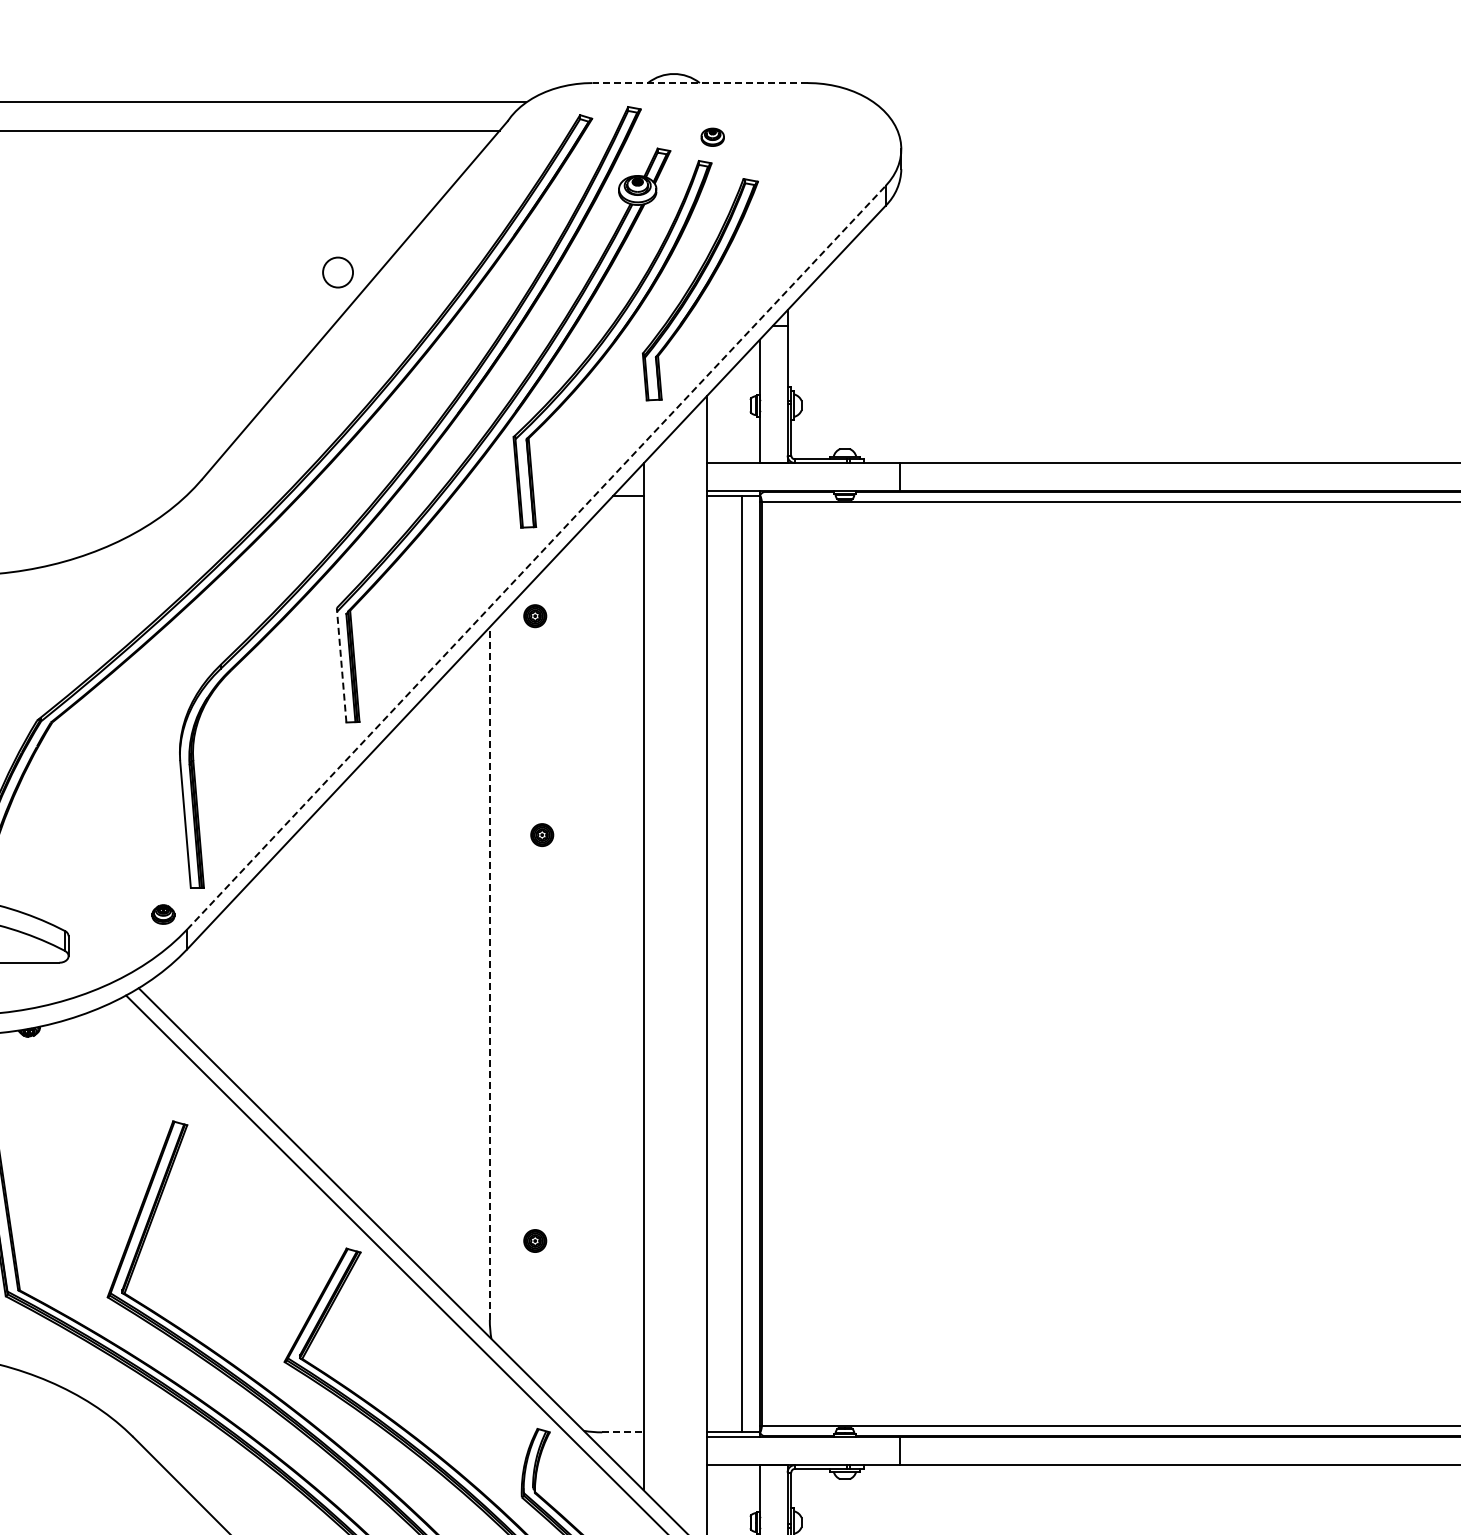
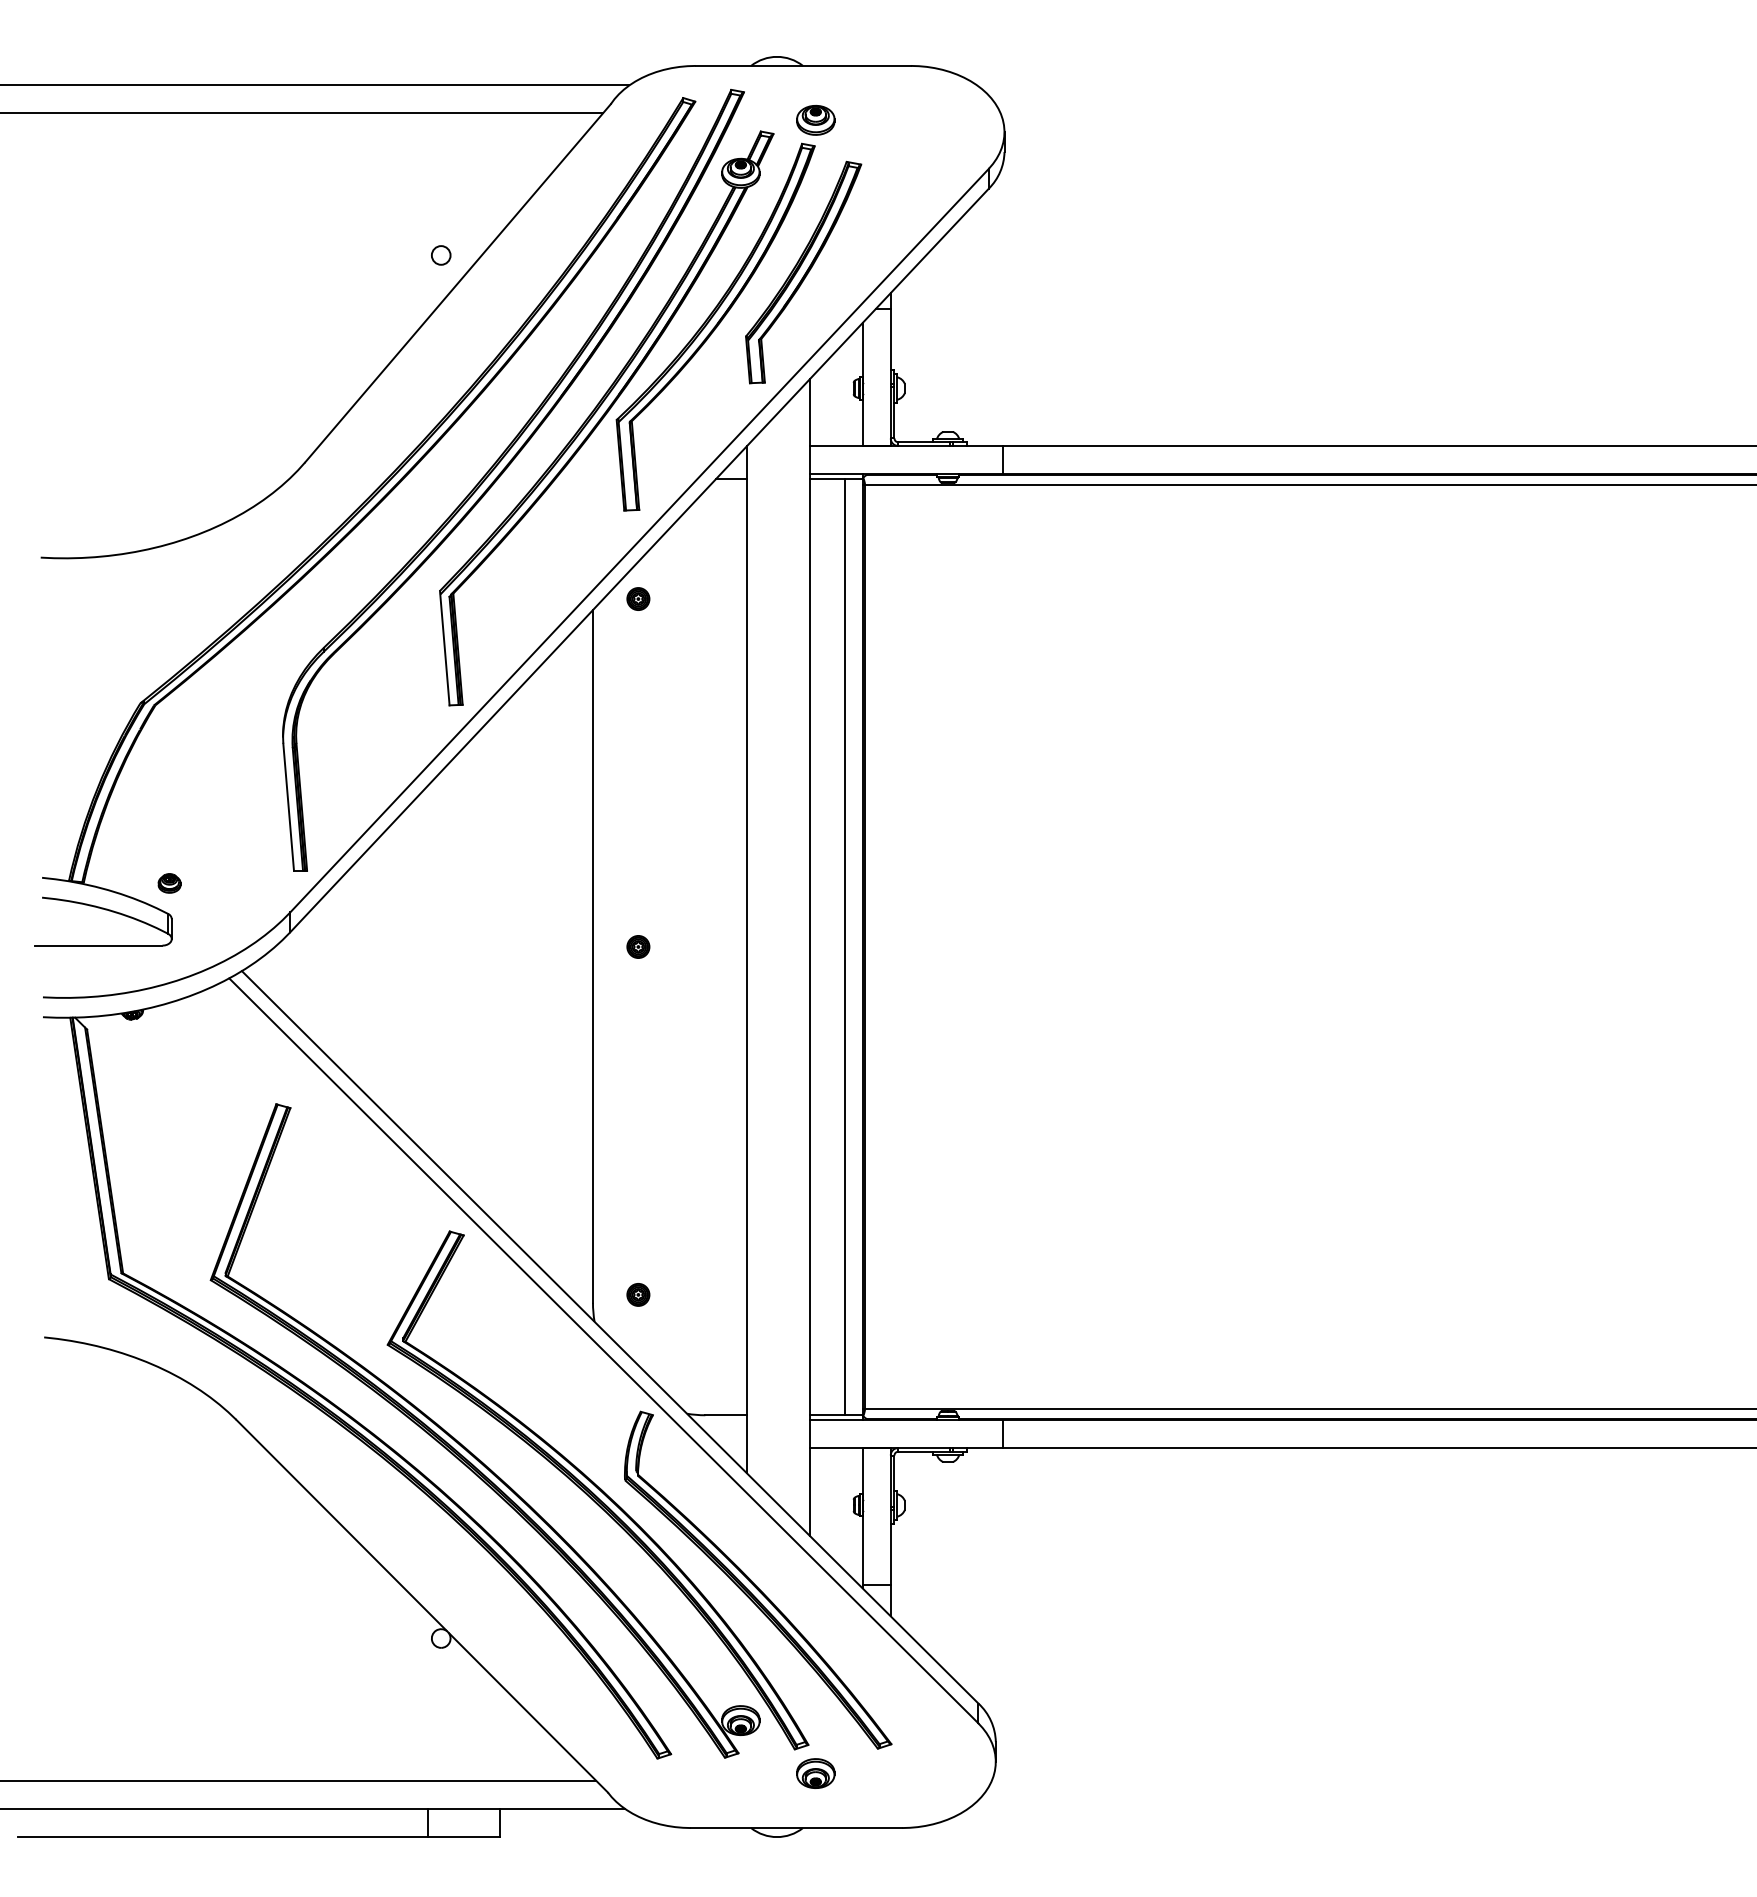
line: (700, 82) -> (803, 65), dashed -> solid
part: (712, 136) -> (815, 119), size x1.67
circle: (337, 272) -> (440, 255), size x0.62
line: (536, 557) -> (639, 540), dashed -> solid
line: (341, 664) -> (444, 647), dashed -> solid
part: (542, 834) -> (638, 946), moved
part: (163, 914) -> (169, 883), moved
line: (489, 972) -> (592, 955), dashed -> solid
part: (535, 1240) -> (638, 1294), moved
line: (623, 1432) -> (726, 1415), dashed -> solid

